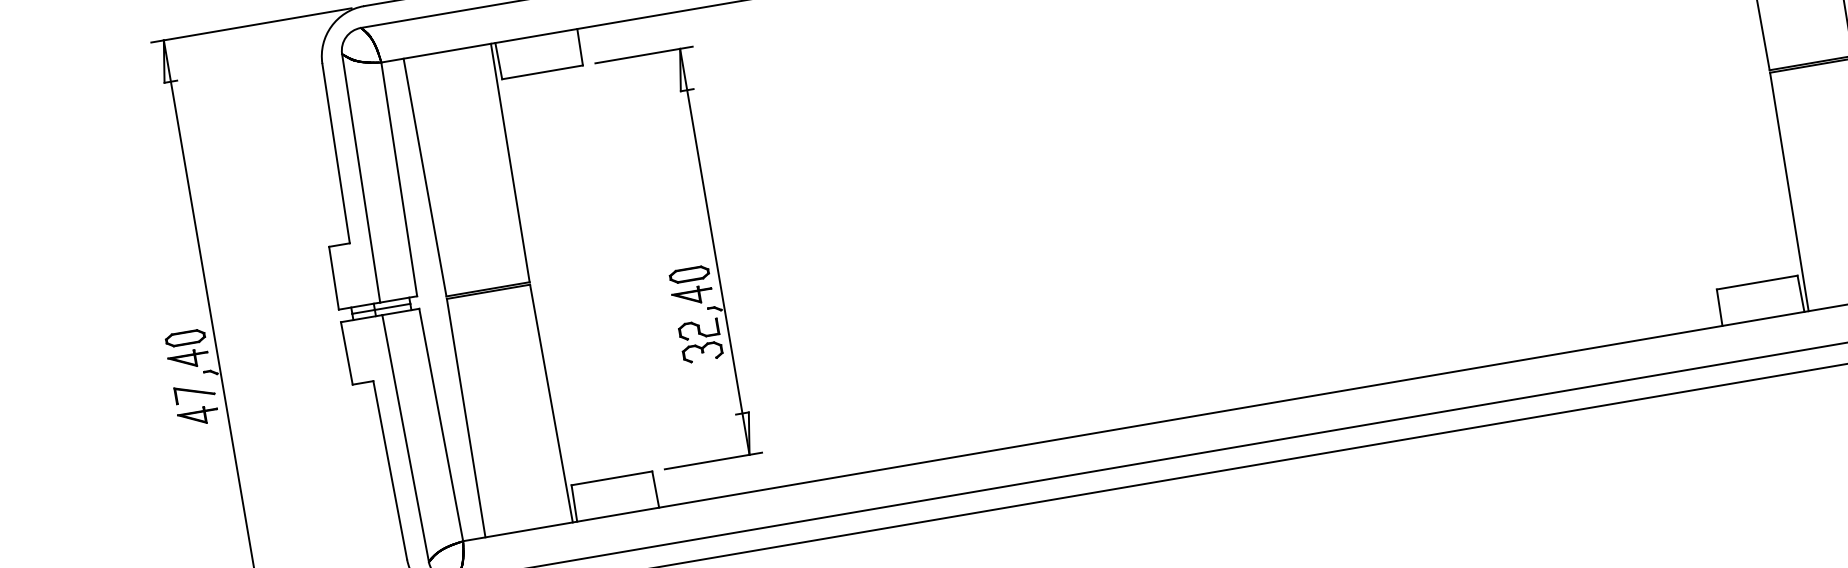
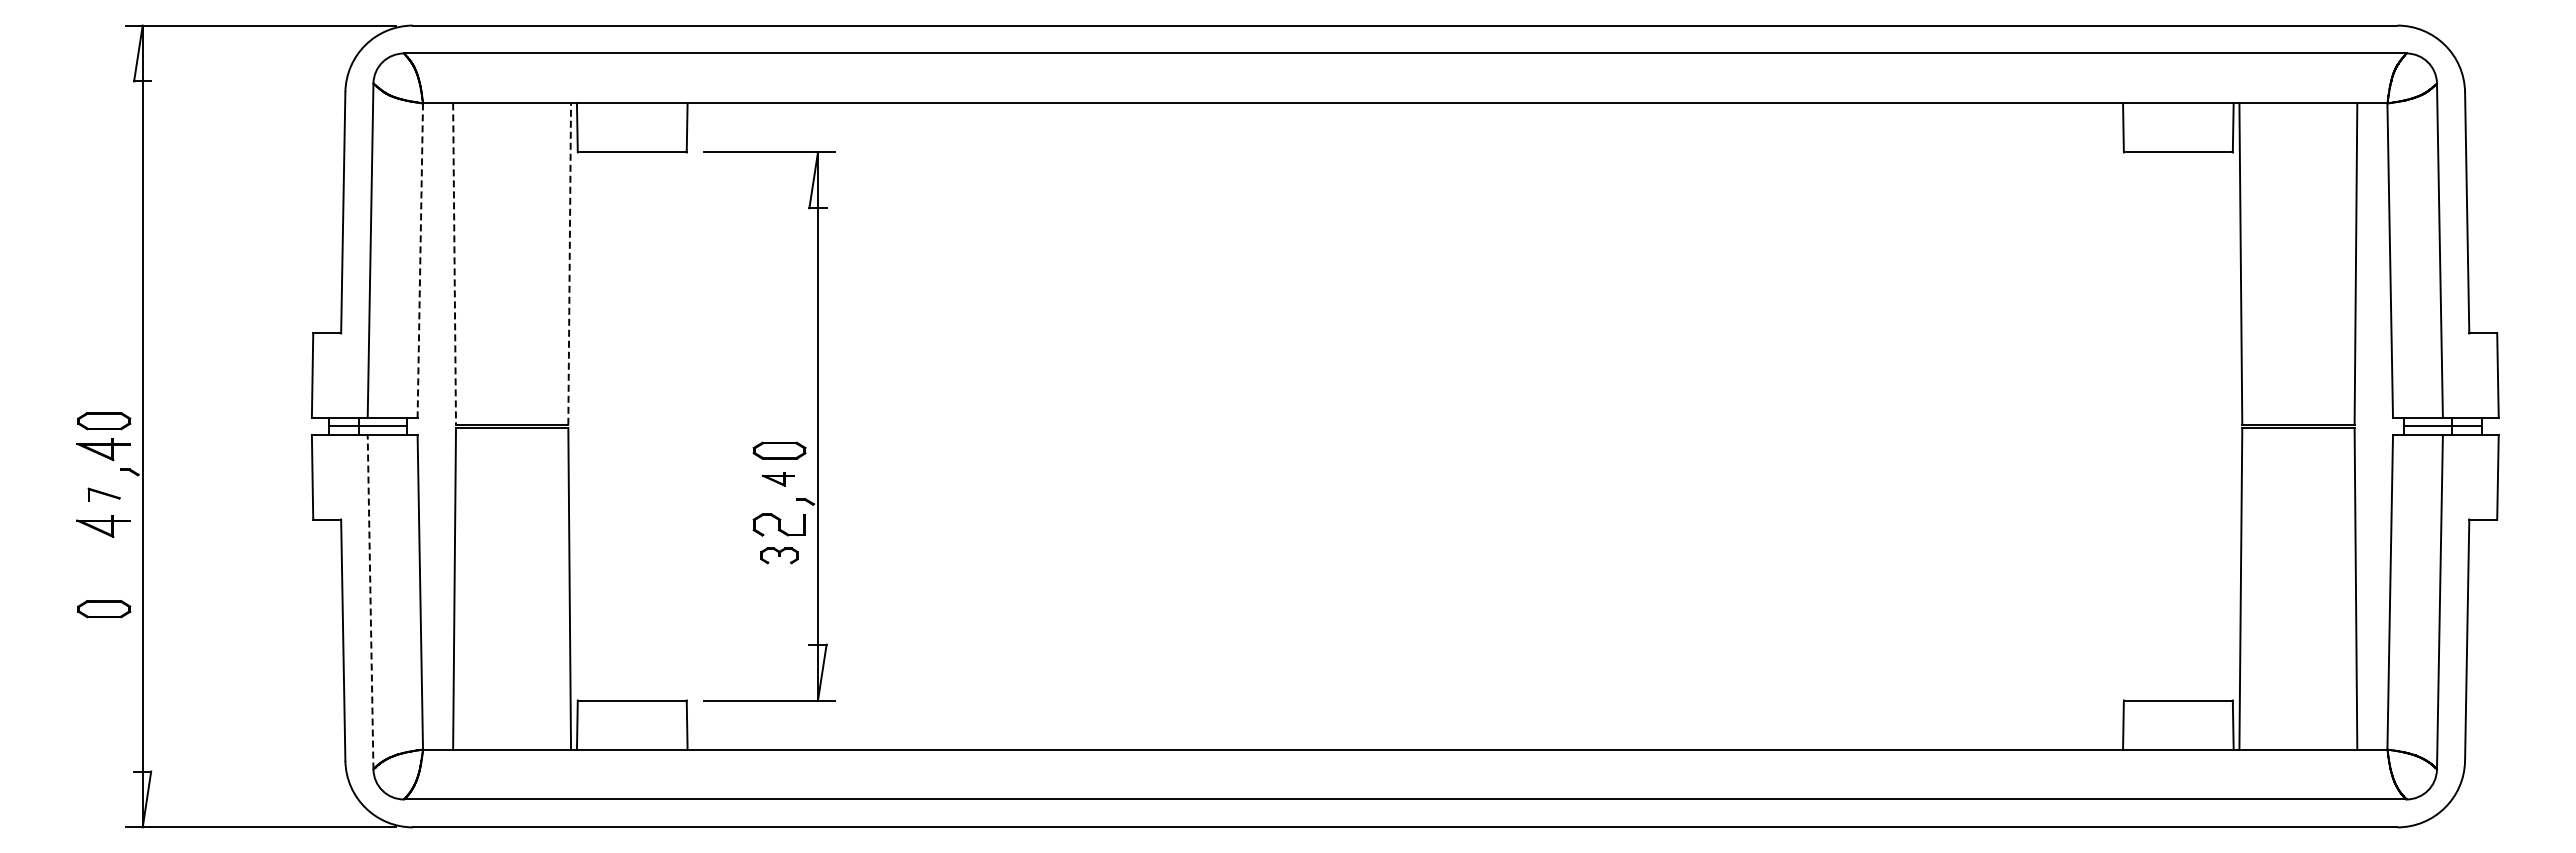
line: (510, 163) -> (569, 264), solid -> dashed
line: (425, 177) -> (454, 264), solid -> dashed
line: (399, 179) -> (420, 261), solid -> dashed
part: (692, 296) -> (778, 479), size x0.6
part: (702, 352) -> (779, 555), size x0.7
part: (194, 392) -> (103, 494), size x0.6
line: (405, 438) -> (370, 601), solid -> dashed
part: (209, 477) -> (104, 609), added

